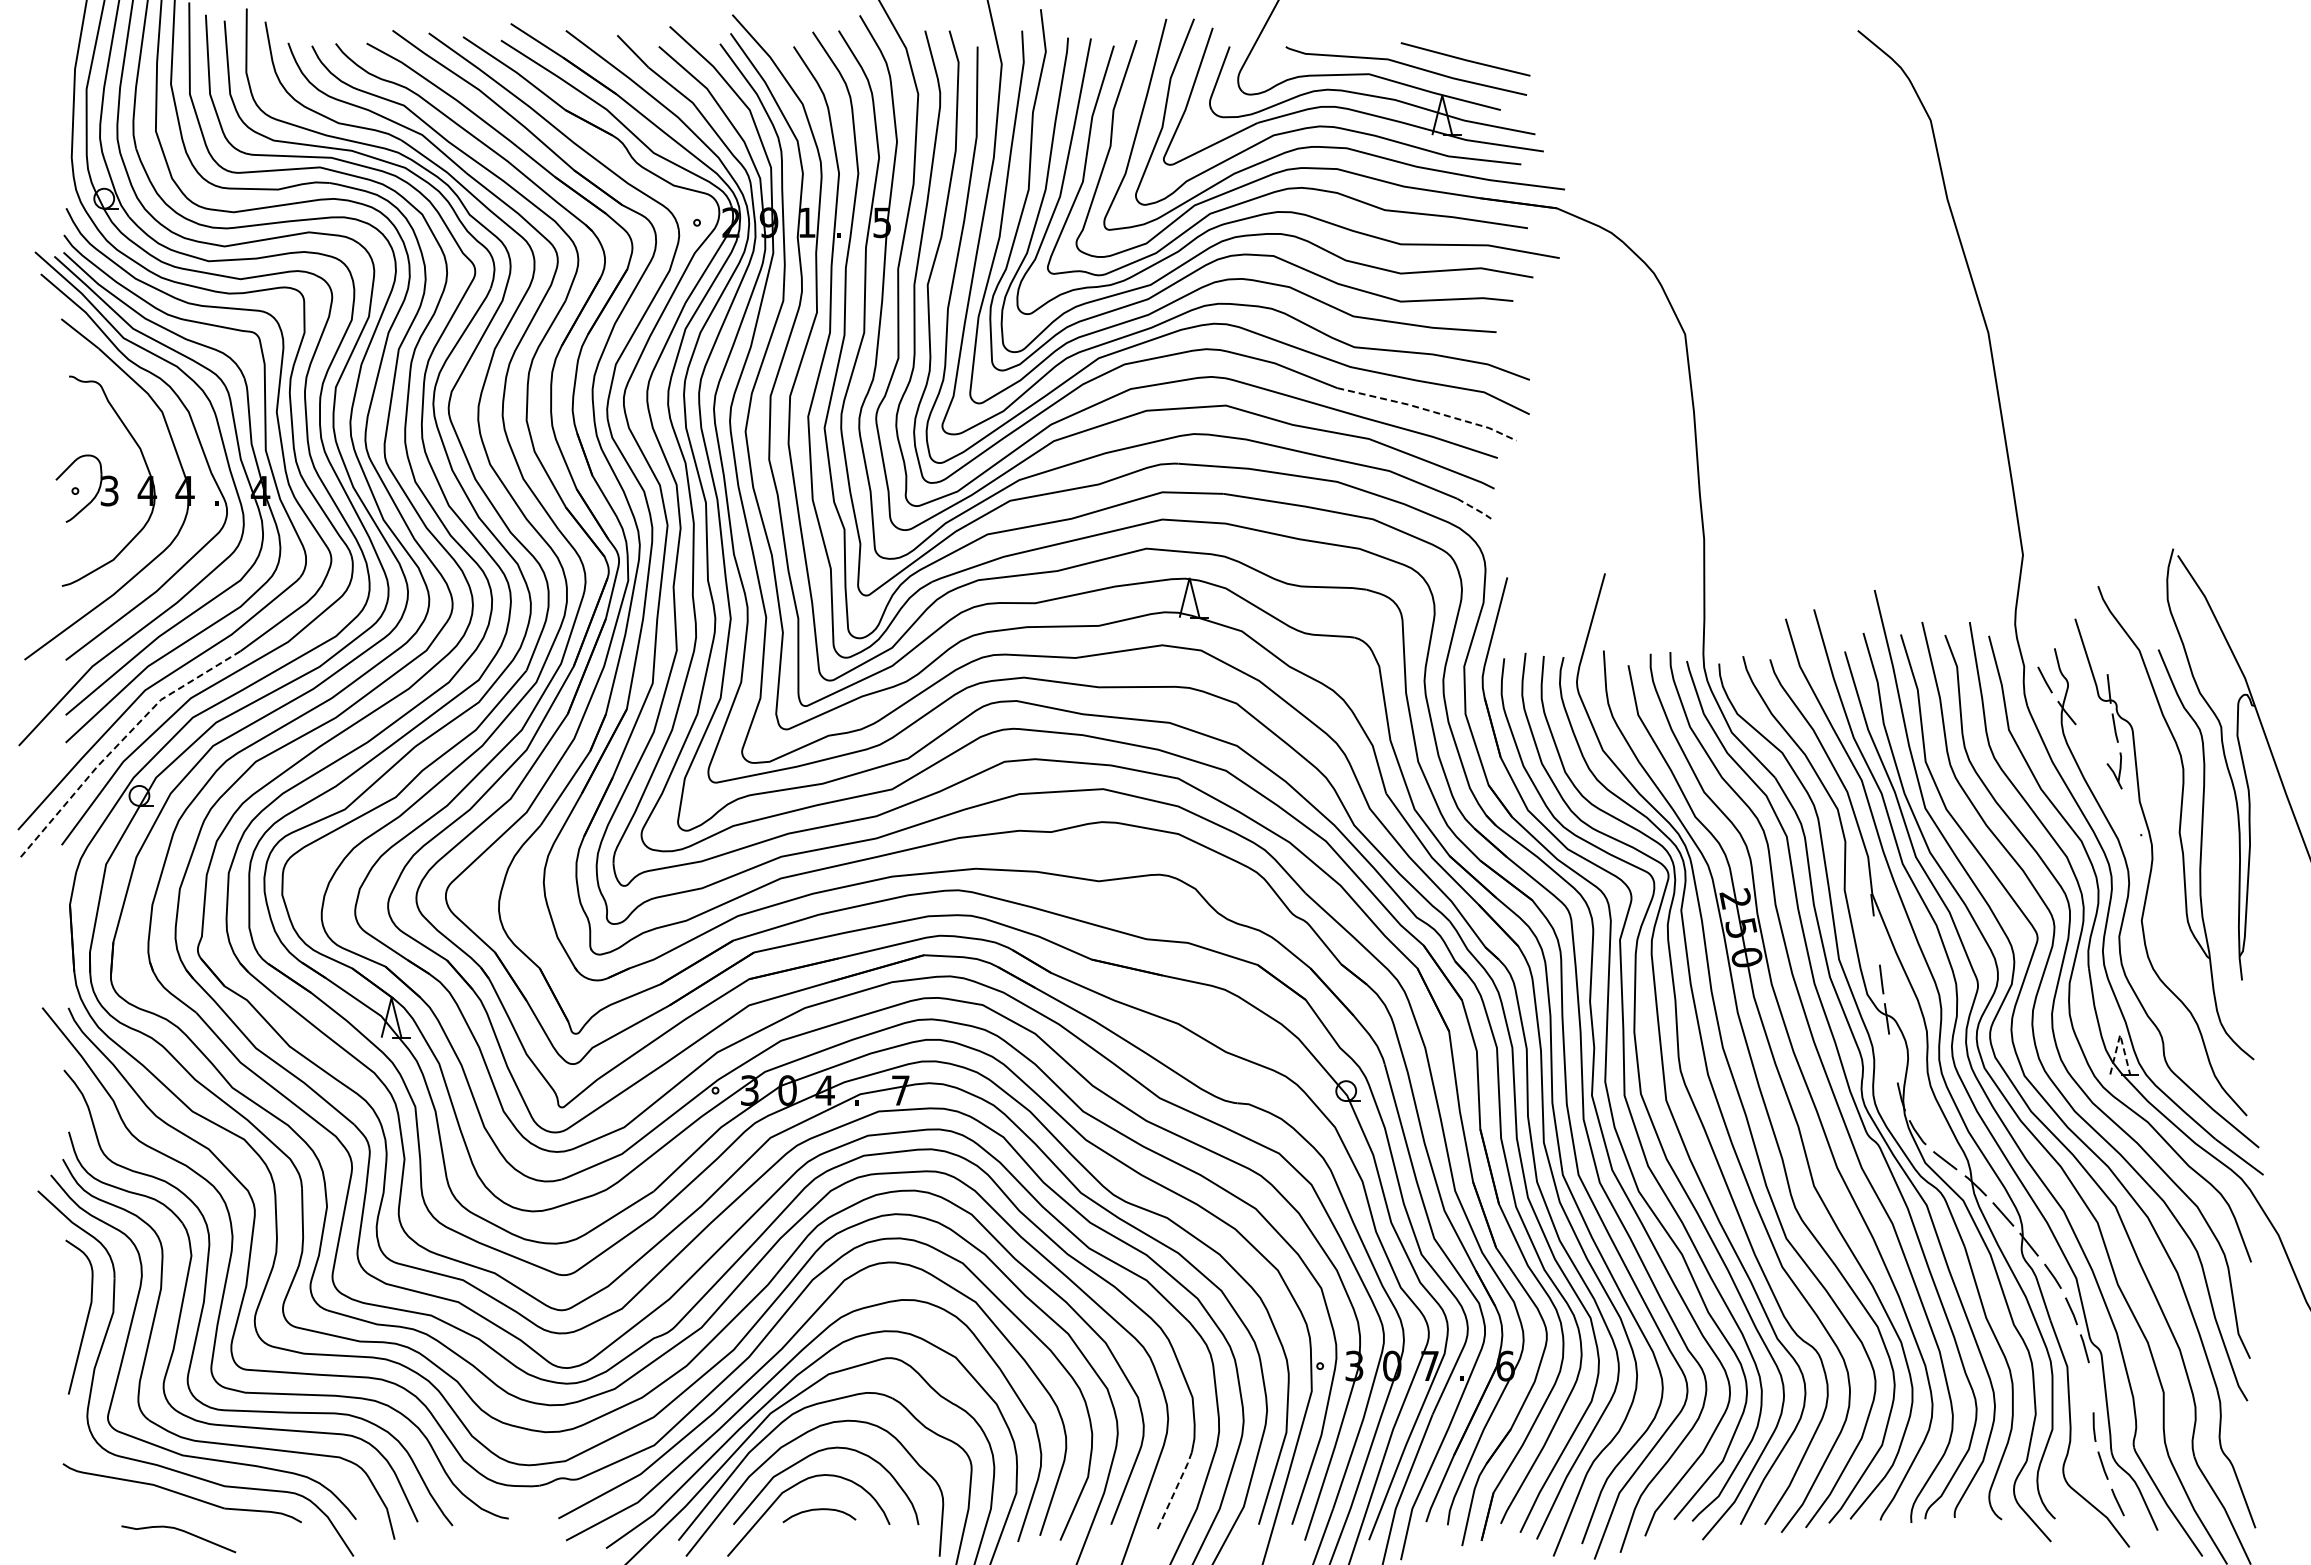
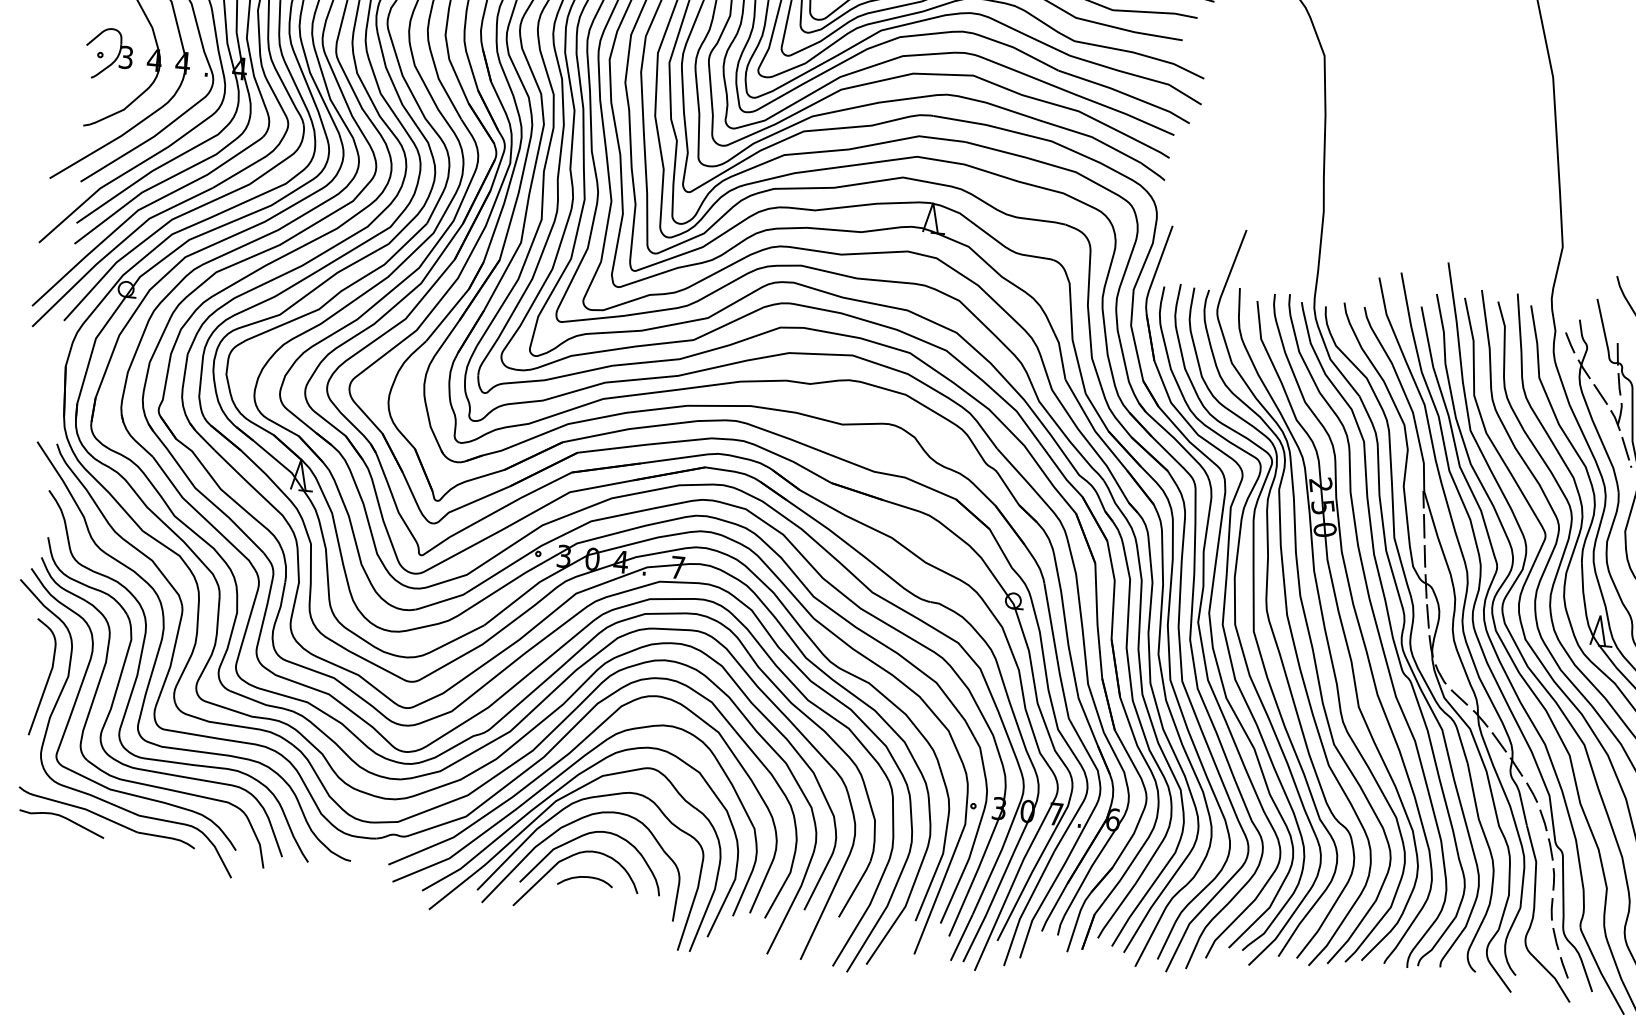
line: (1428, 410) -> (1125, 94), dashed -> solid
line: (1475, 508) -> (1153, 171), dashed -> solid
line: (120, 742) -> (115, 247), dashed -> solid
line: (2091, 743) -> (1600, 394), added
line: (2131, 811) -> (1625, 448), added
line: (1876, 939) -> (1424, 525), added
line: (2120, 1034) -> (1600, 615), dashed -> solid
line: (1892, 1057) -> (1427, 615), added
line: (2092, 1387) -> (1553, 879), added
line: (1175, 1490) -> (855, 889), dashed -> solid
curve: (181, 1531) -> (64, 818), moved

